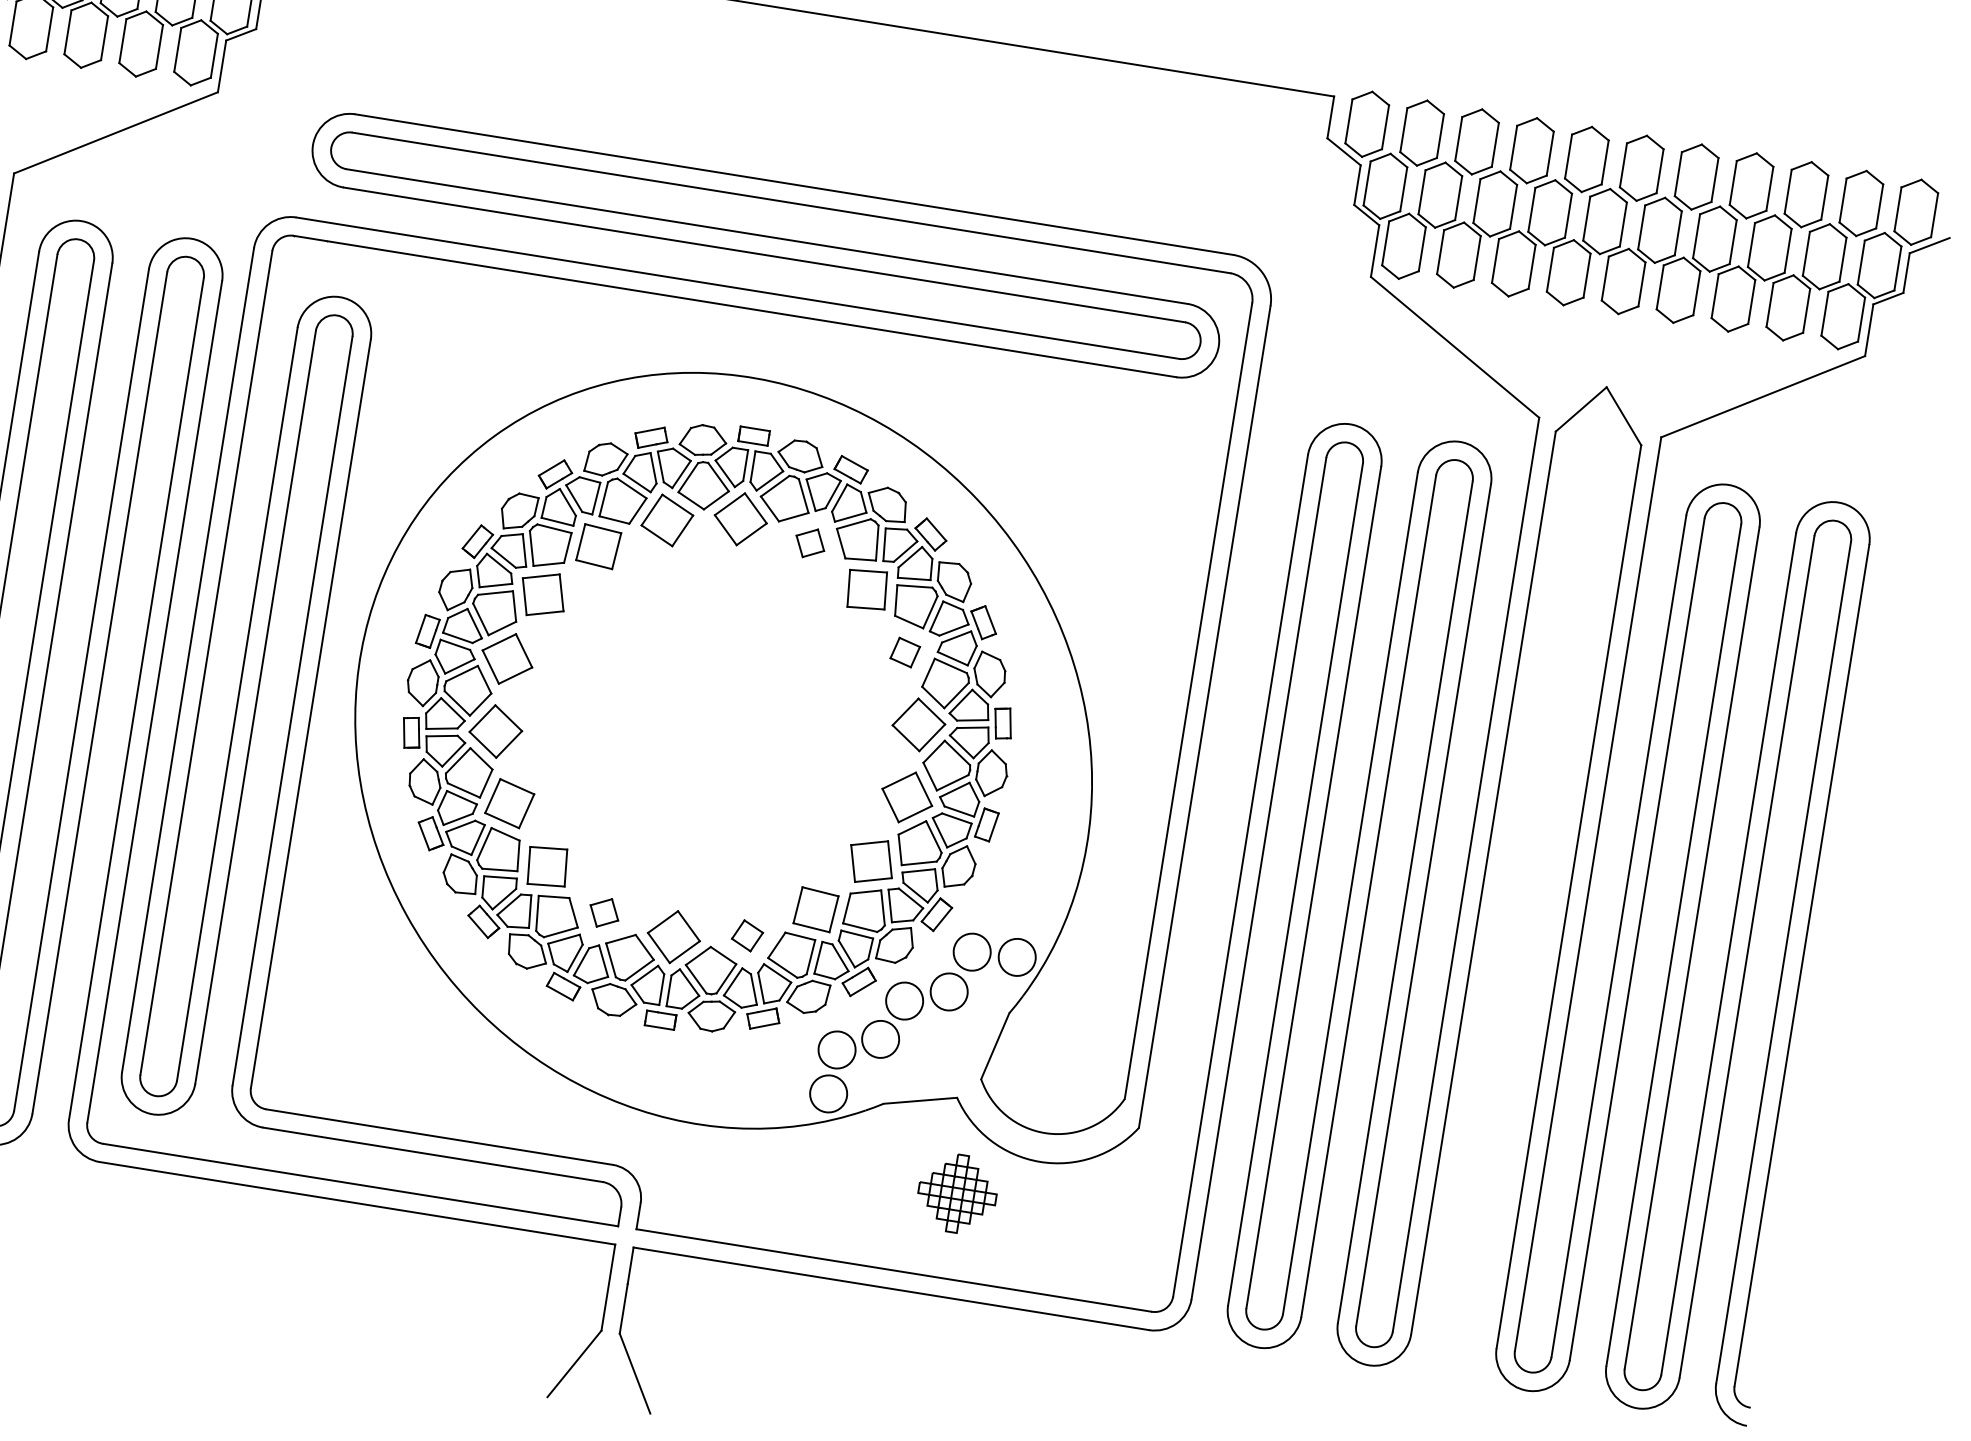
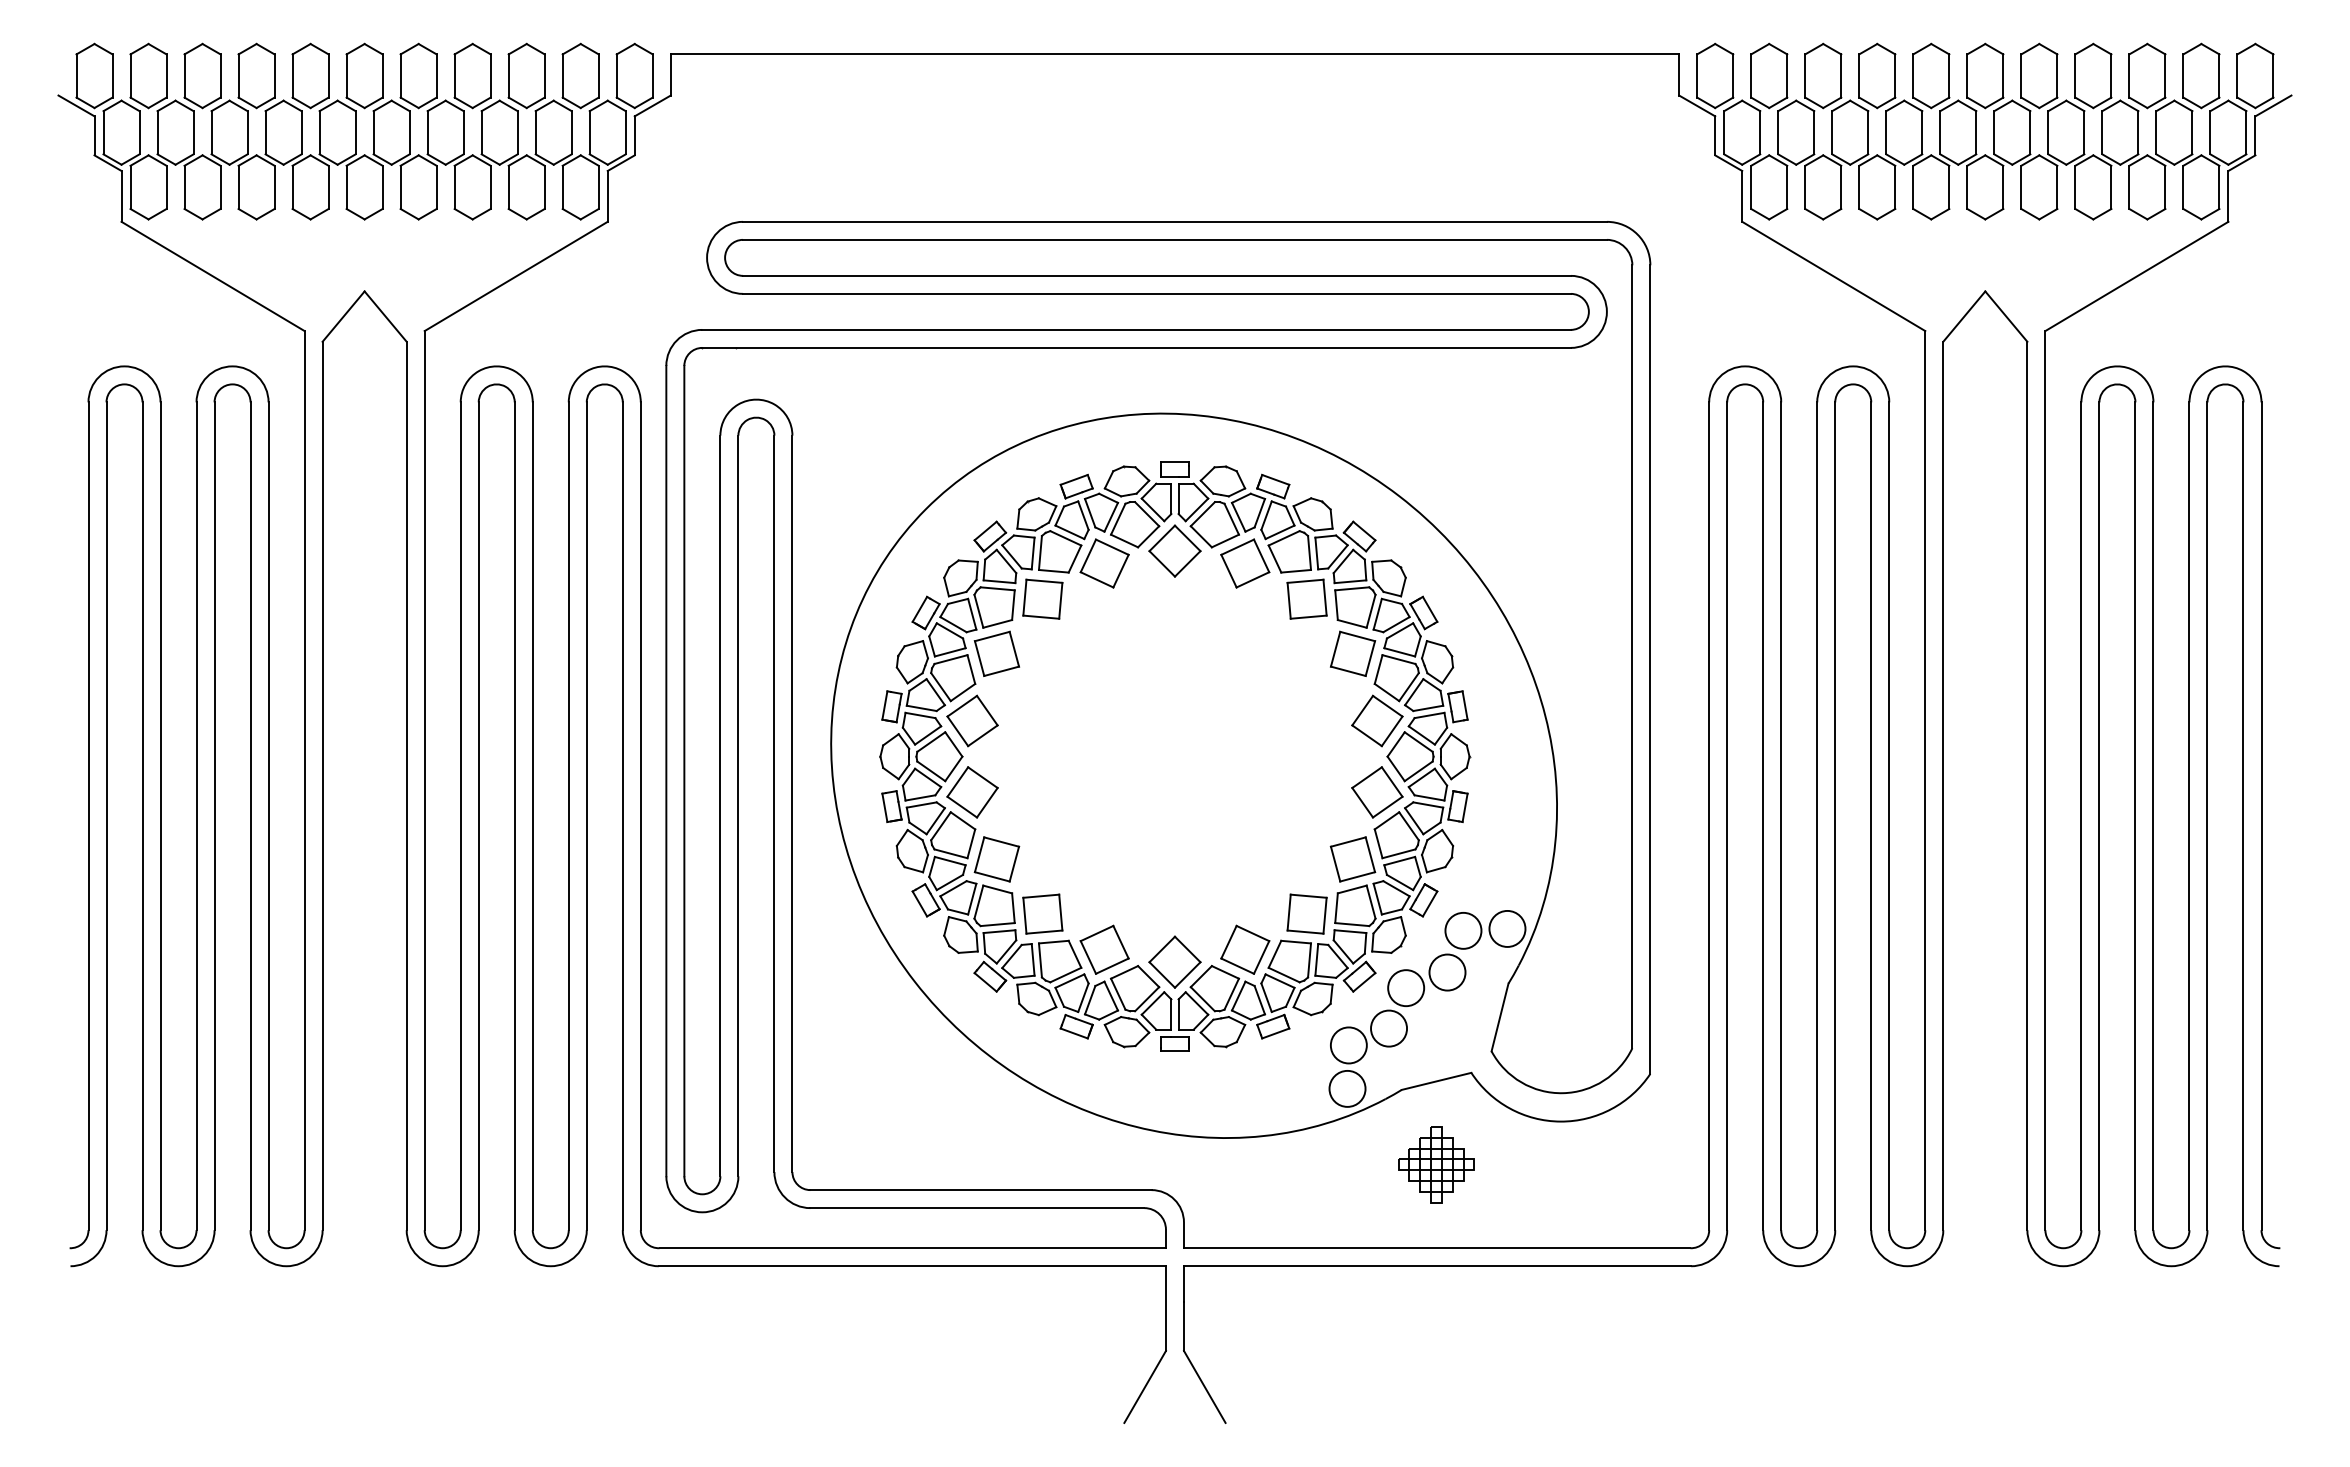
part: (810, 543) -> (1245, 563), size x1.67
part: (905, 652) -> (1353, 653), size x1.67
part: (604, 912) -> (1104, 949), size x1.67
part: (747, 935) -> (1245, 949), size x1.67
part: (957, 1193) -> (1436, 1164), moved

